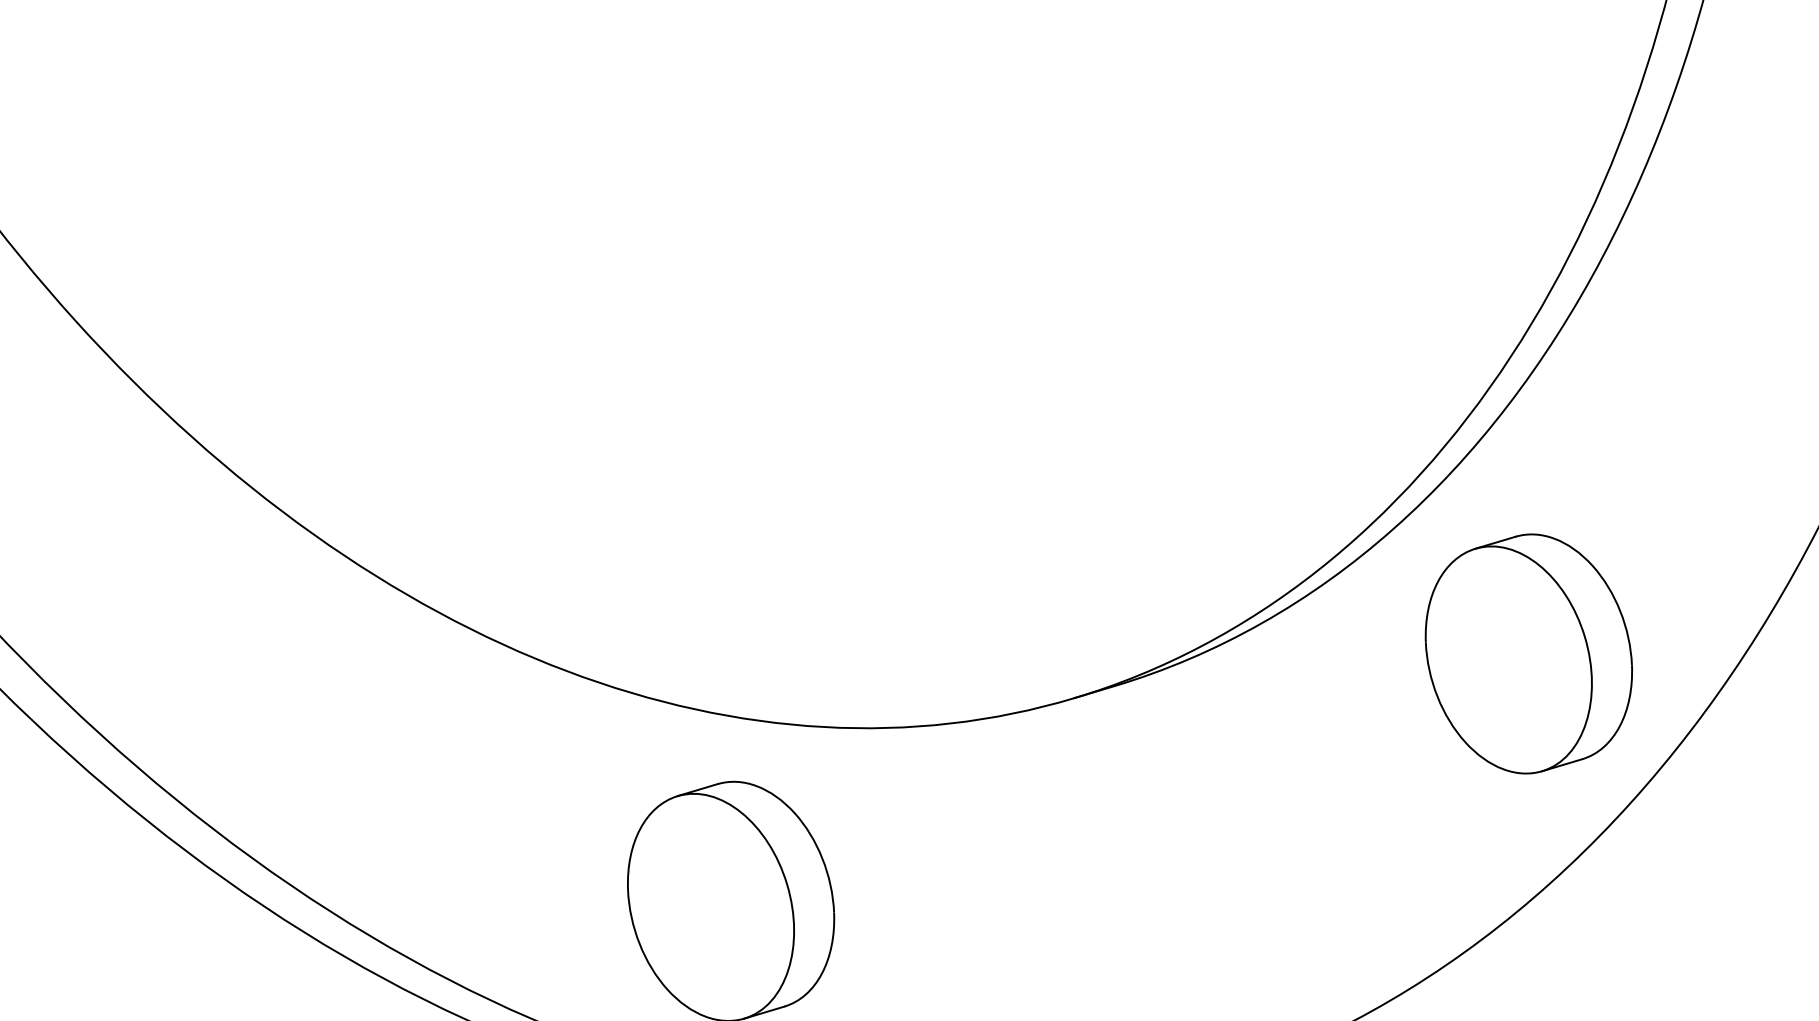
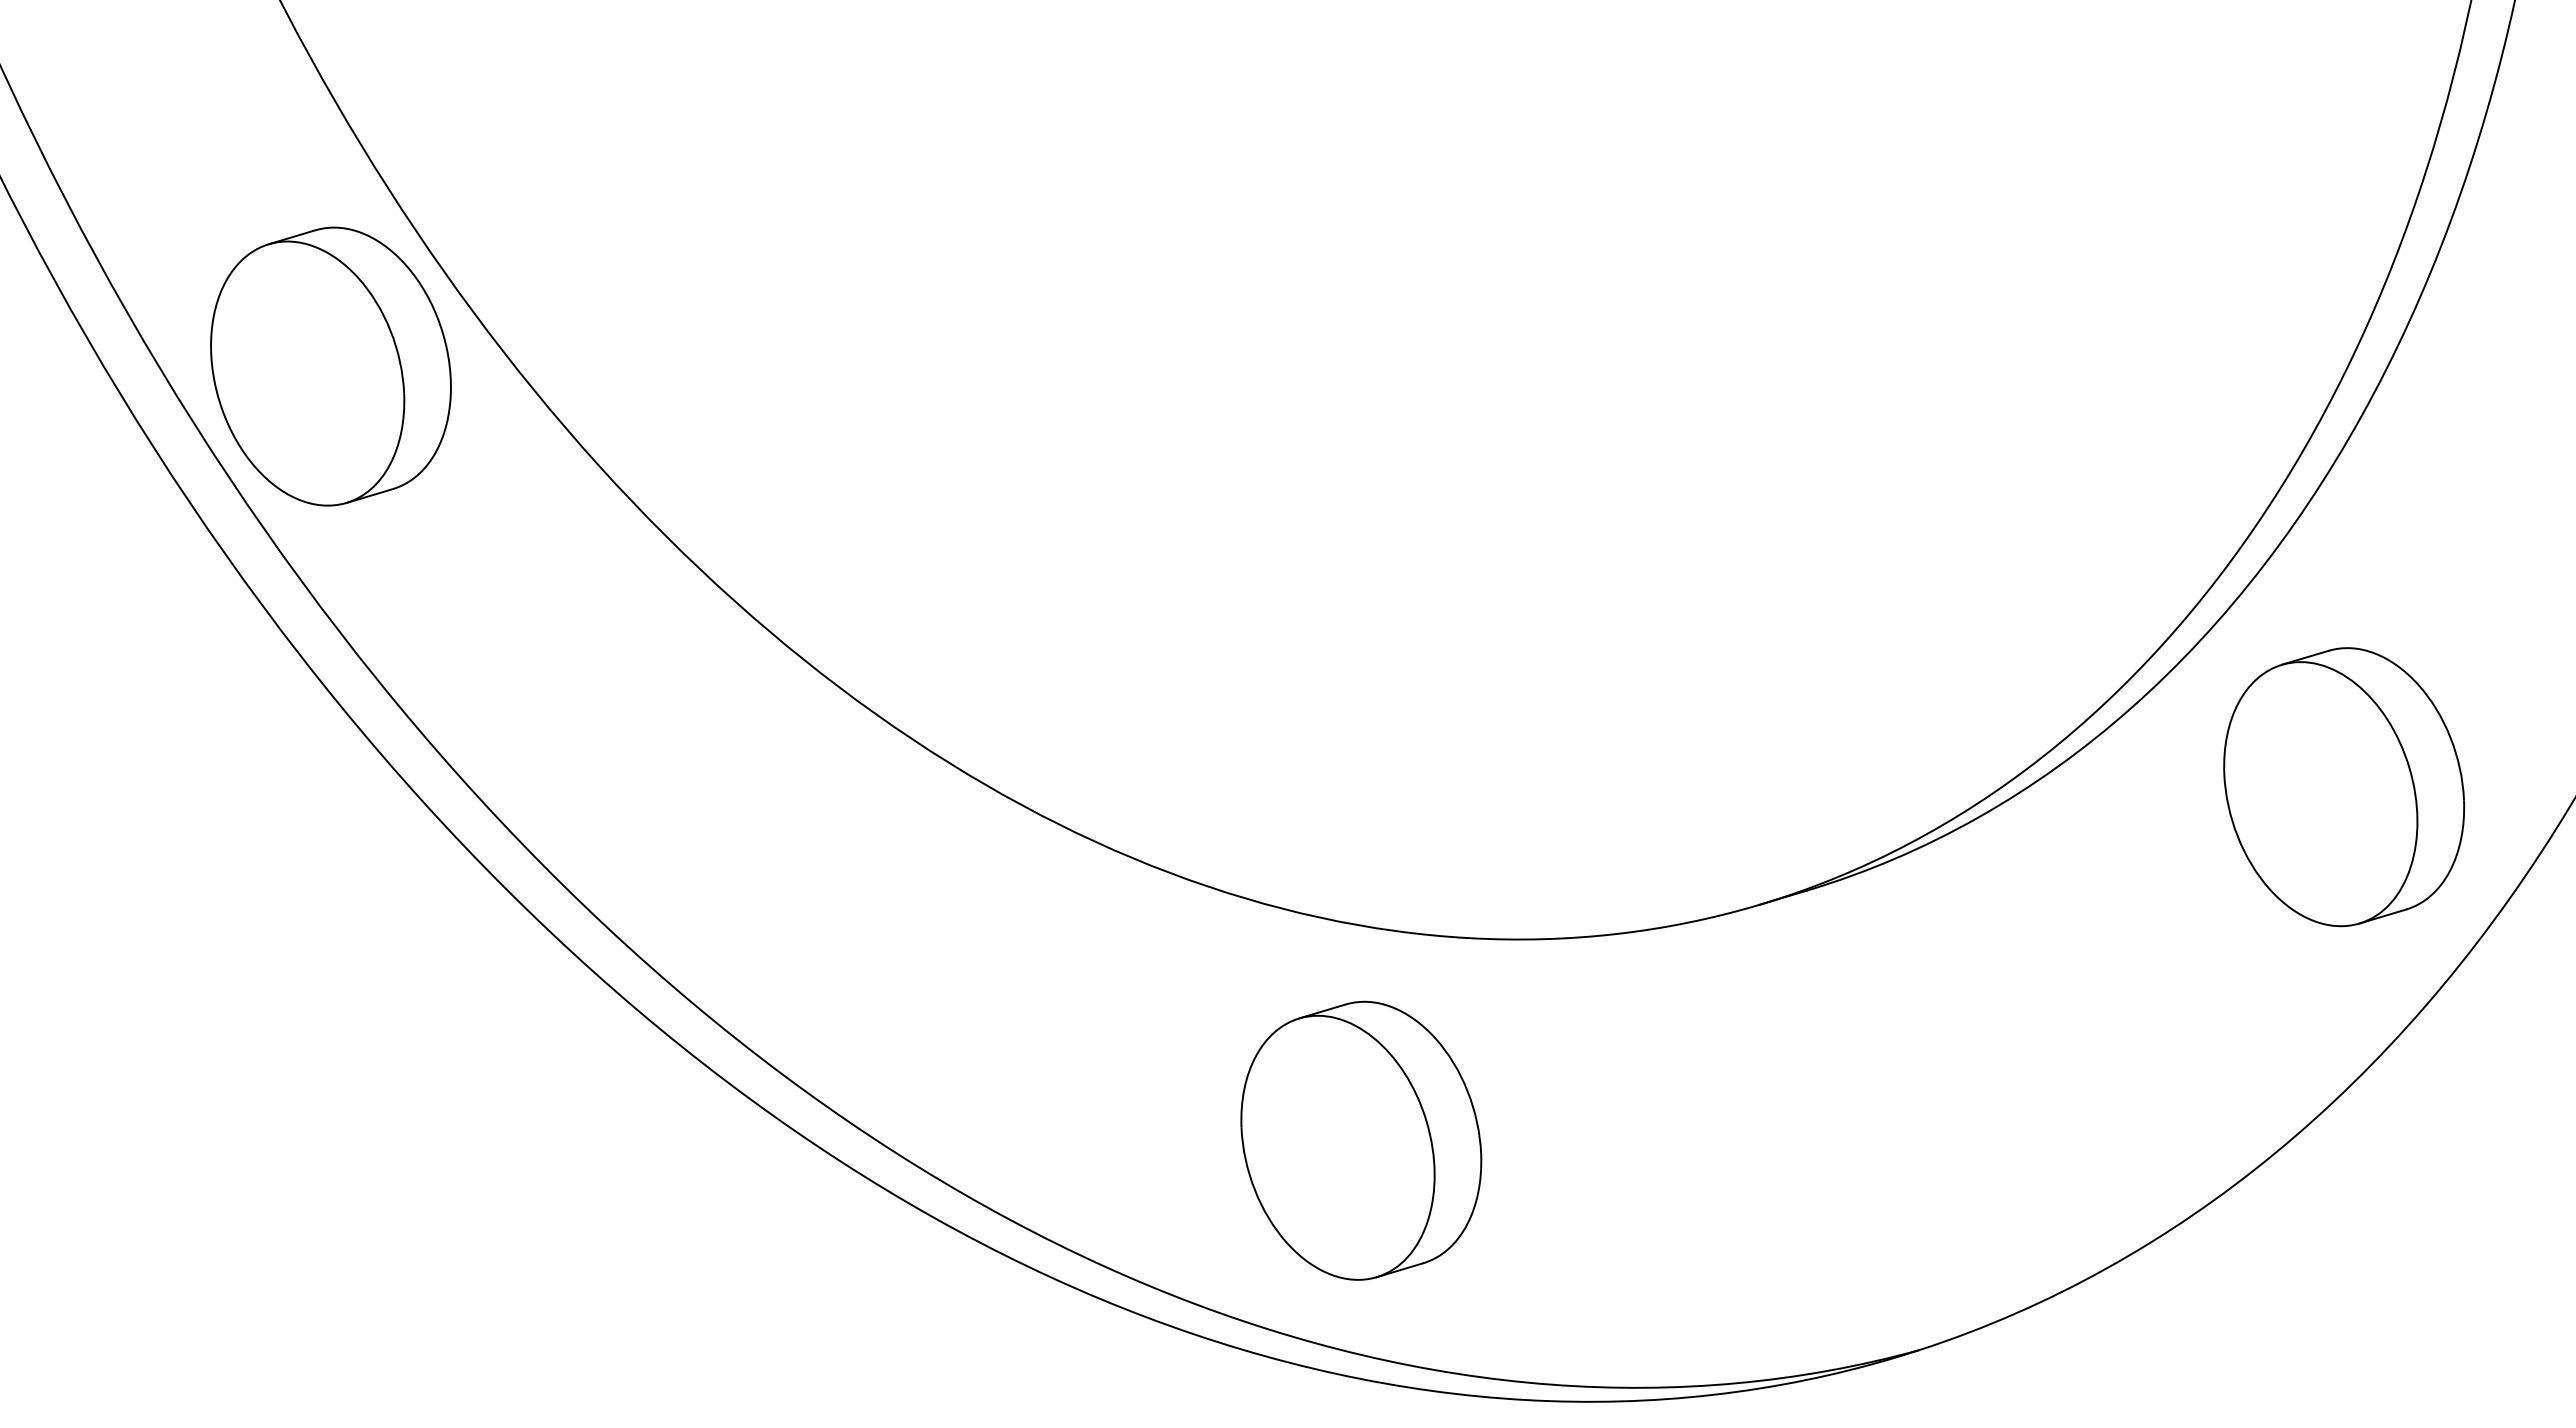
part: (1529, 654) -> (2344, 787), moved

